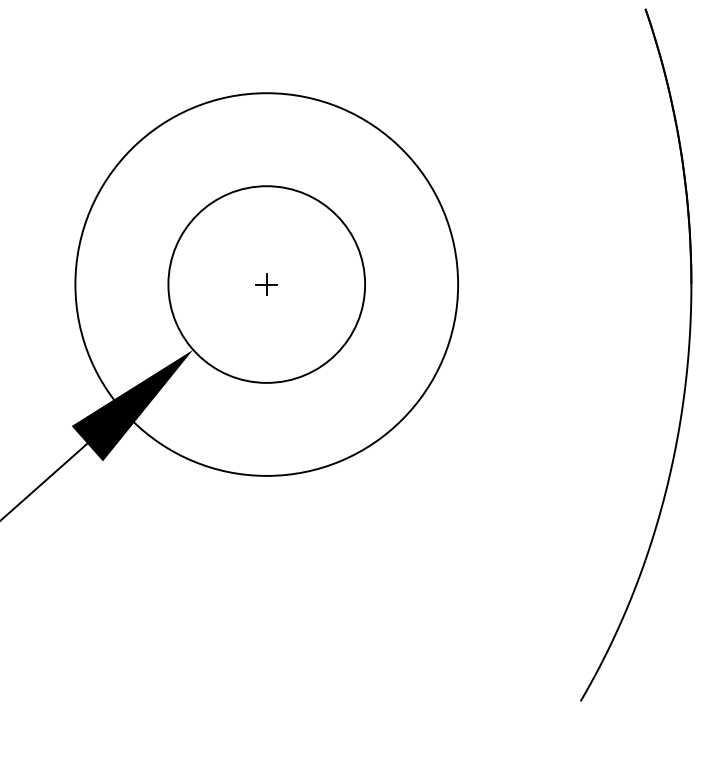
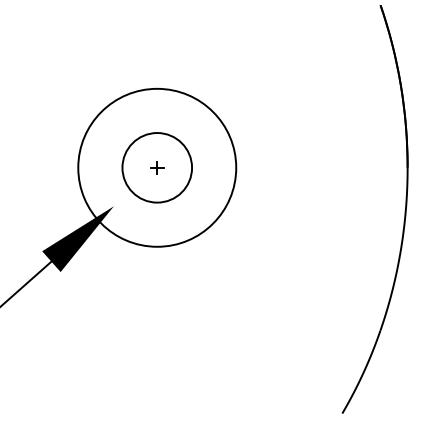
circle: (267, 284) -> (157, 167), size x0.6
circle: (267, 284) -> (157, 167), size x0.7

